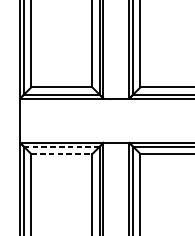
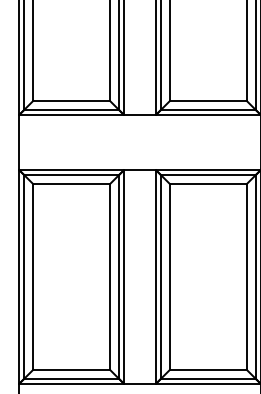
line: (61, 146) -> (71, 174), dashed -> solid
line: (62, 154) -> (72, 184), dashed -> solid

